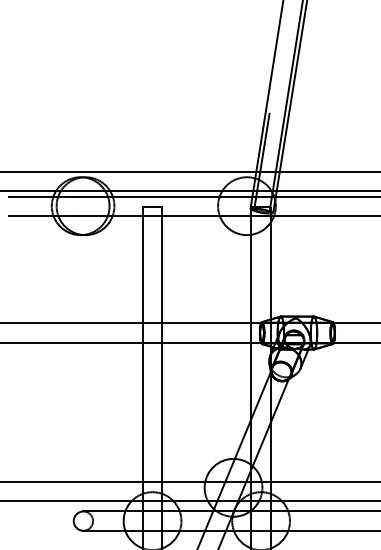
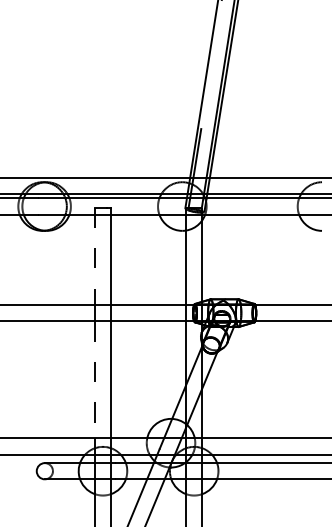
line: (142, 265) -> (94, 256), solid -> dashed
line: (142, 412) -> (94, 379), solid -> dashed

